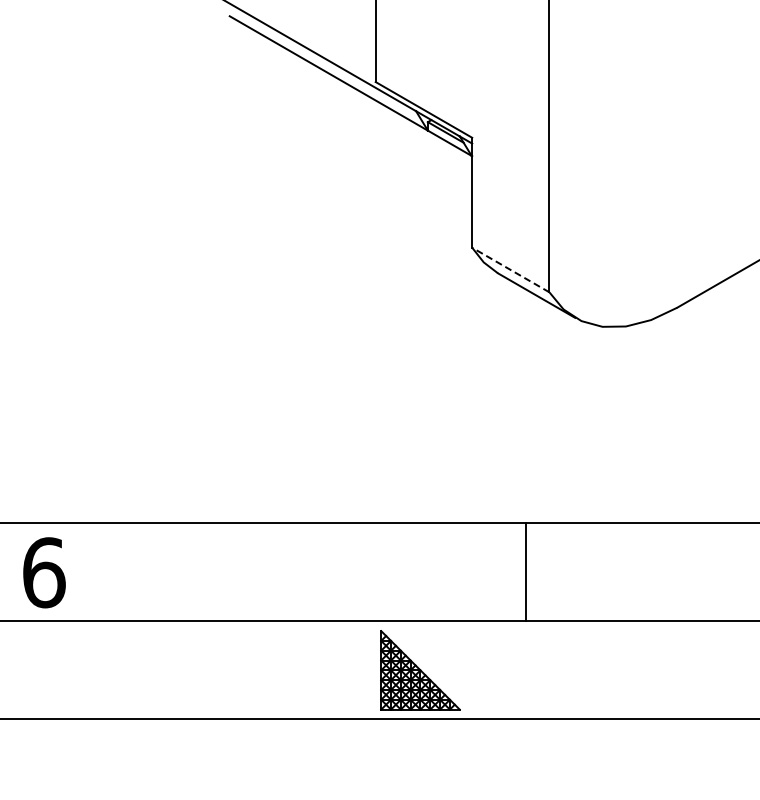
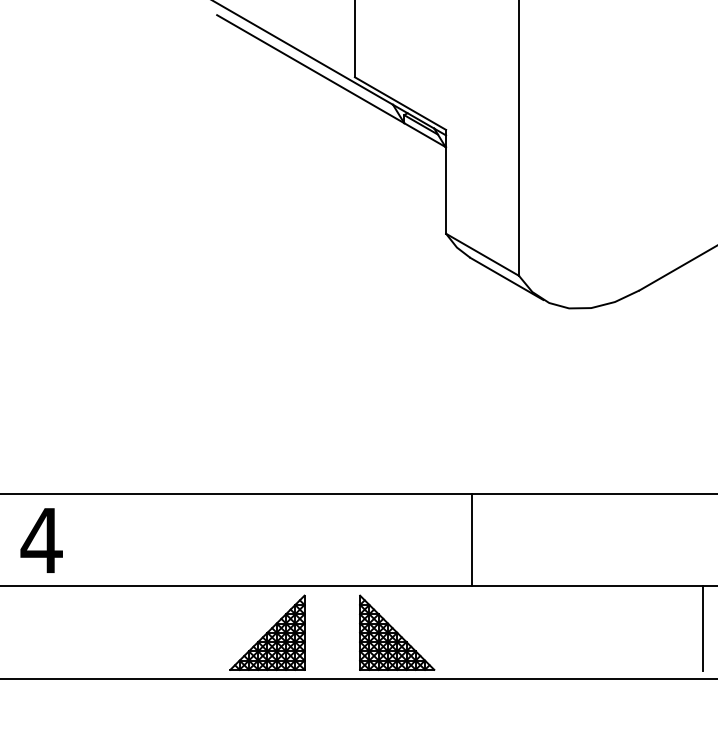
line: (510, 270) -> (482, 255), dashed -> solid
text: (43, 572) -> (41, 540), 6 -> 4
line: (526, 572) -> (471, 540), moved
line: (744, 665) -> (703, 628), added
part: (282, 670) -> (266, 632), added

